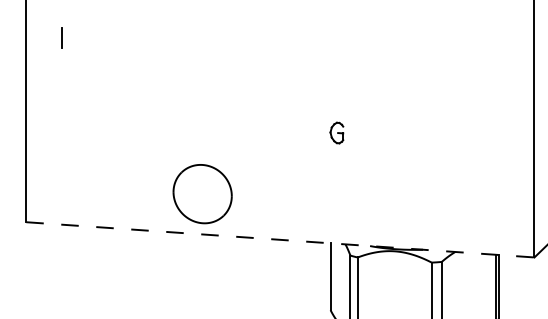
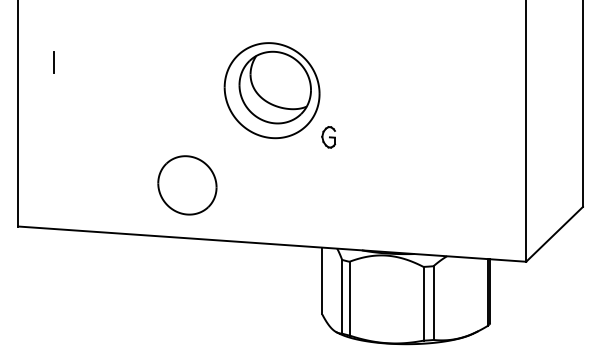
line: (61, 38) -> (53, 62), moved
part: (279, 86) -> (271, 90), added
part: (202, 194) -> (187, 185), moved
line: (280, 240) -> (272, 244), dashed -> solid

